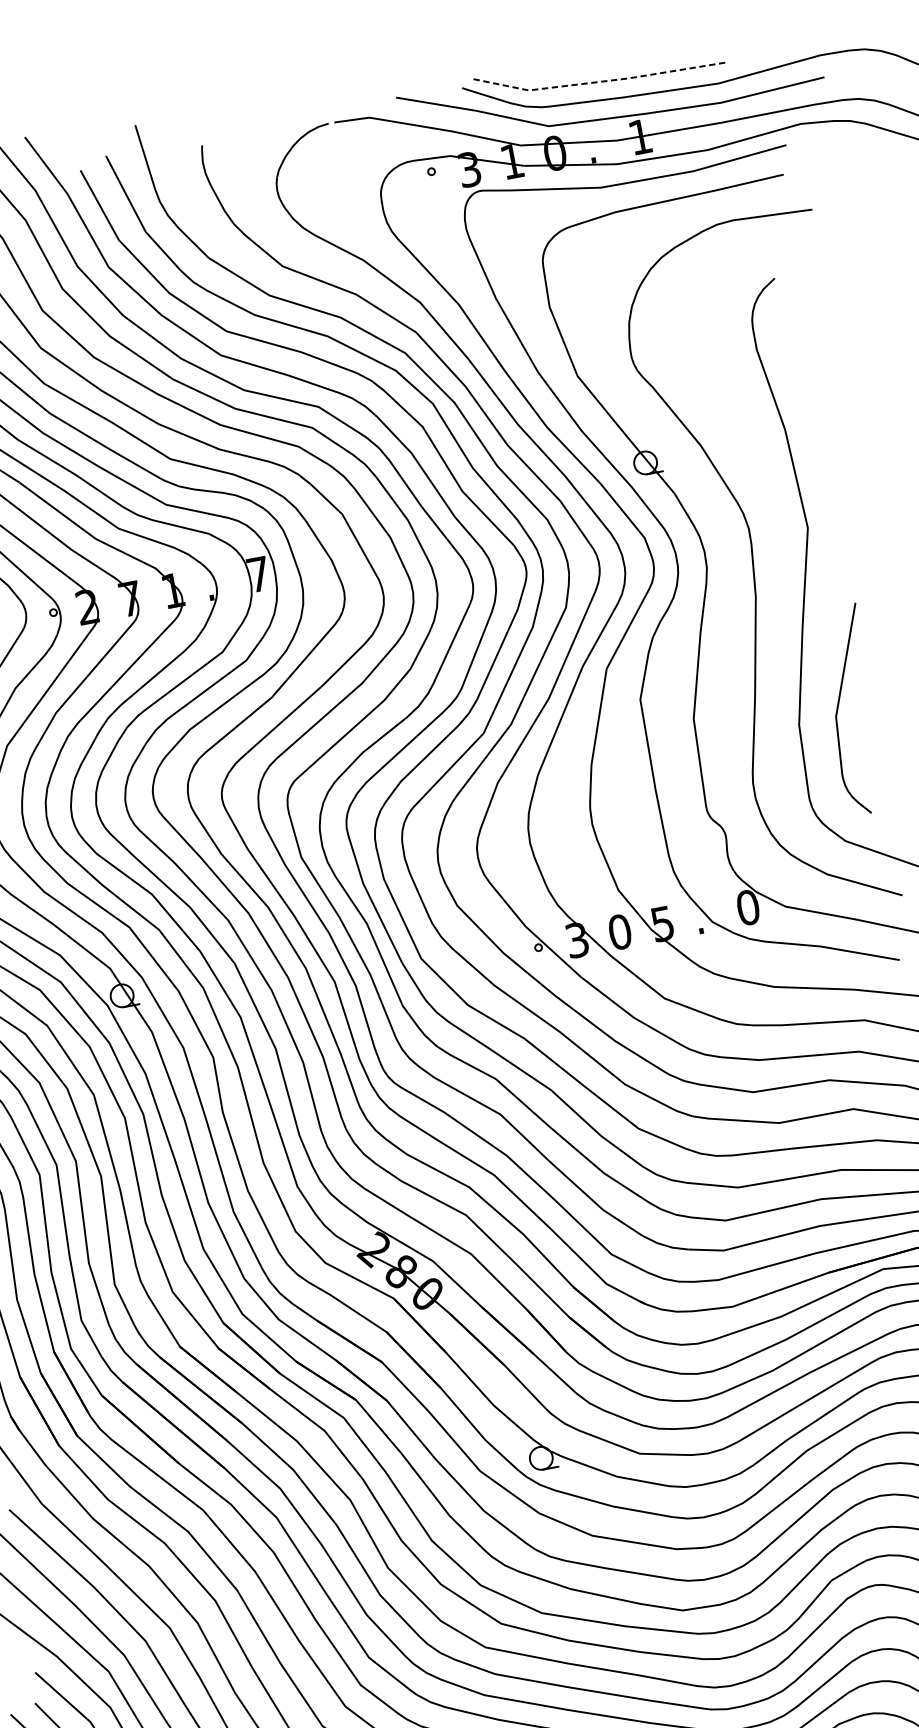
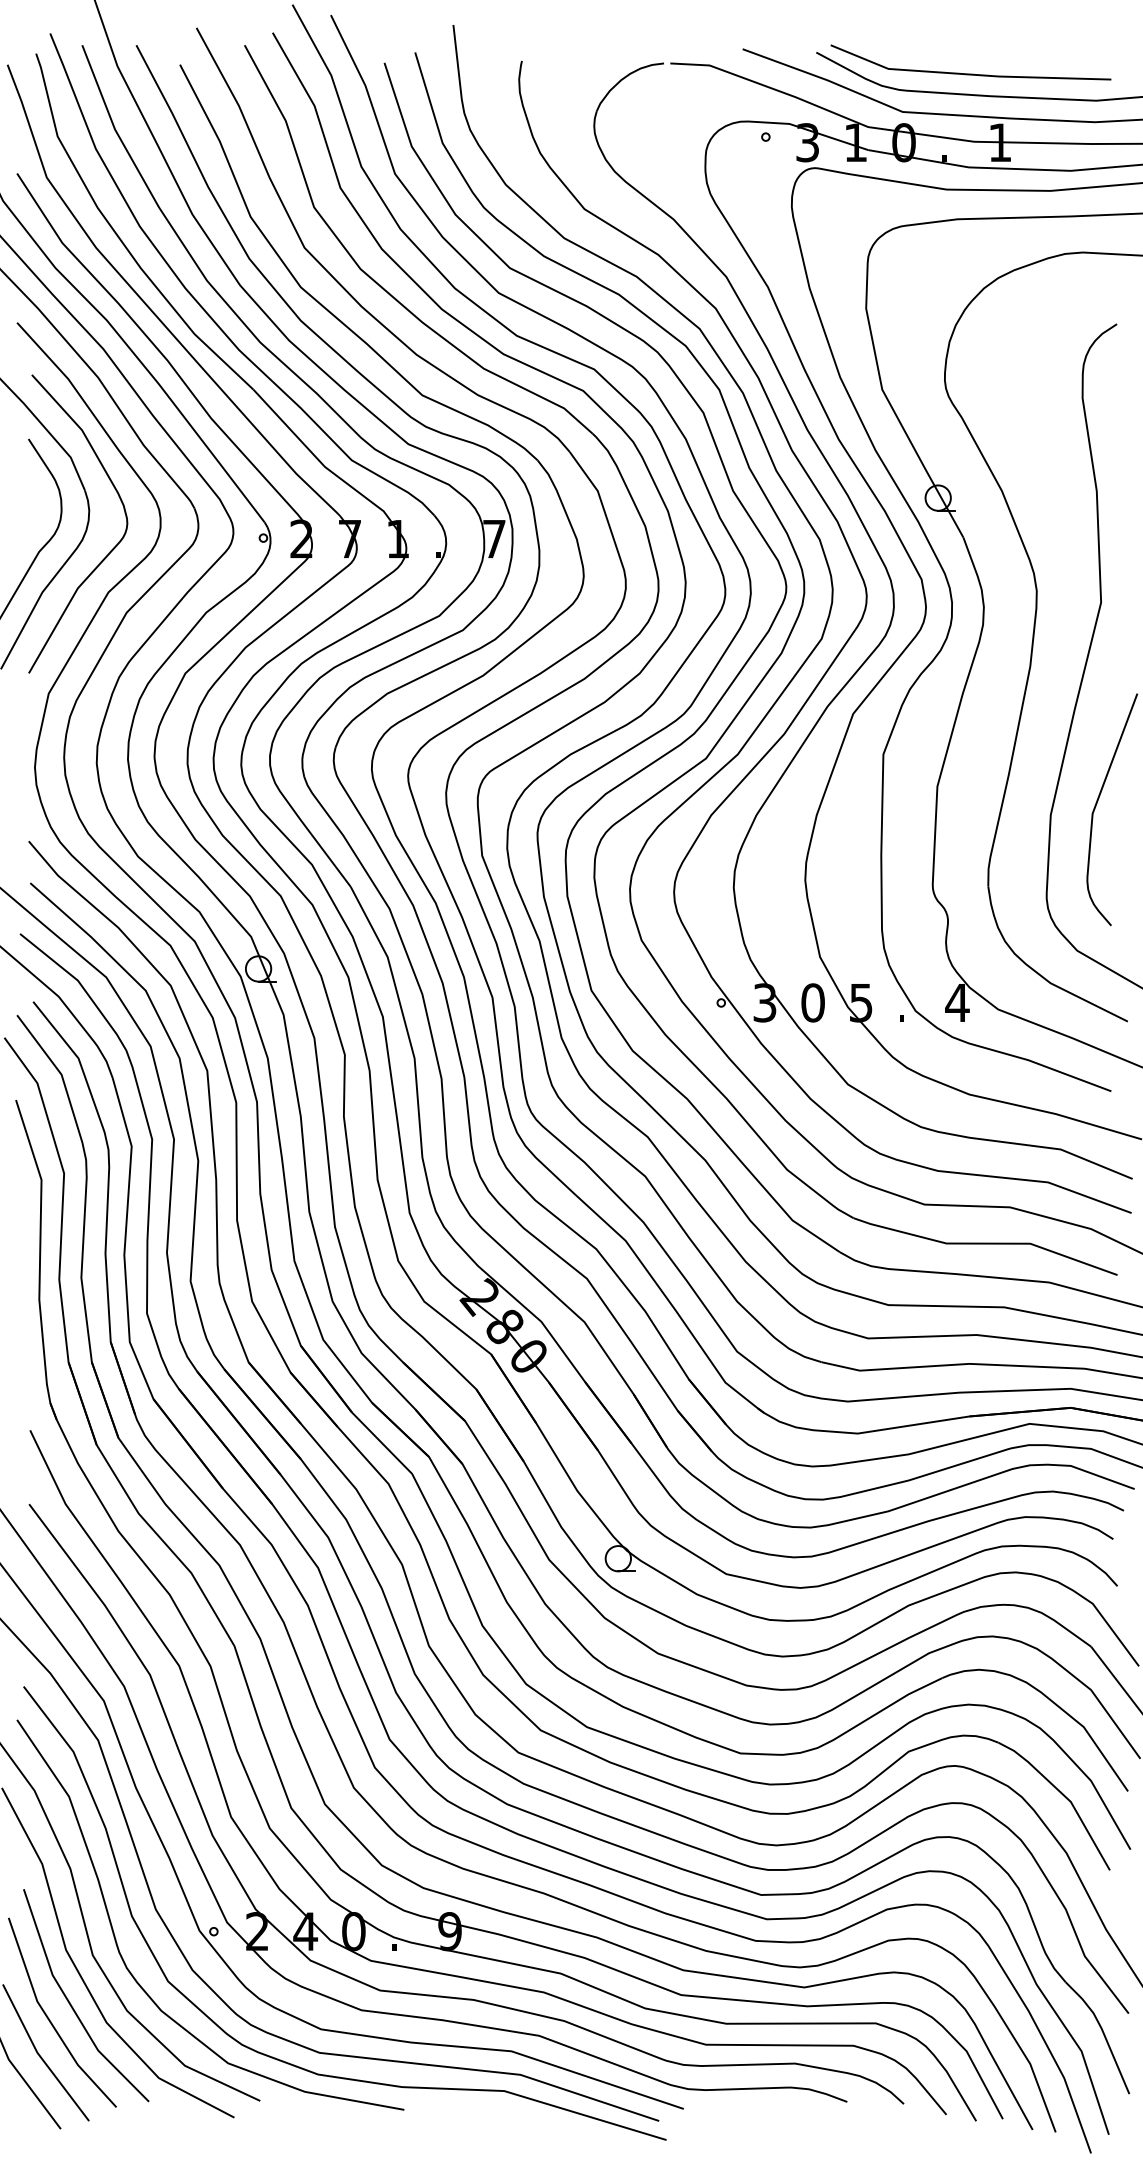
line: (601, 81) -> (969, 74), dashed -> solid
text: (748, 907) -> (957, 1002), 0 -> 4

